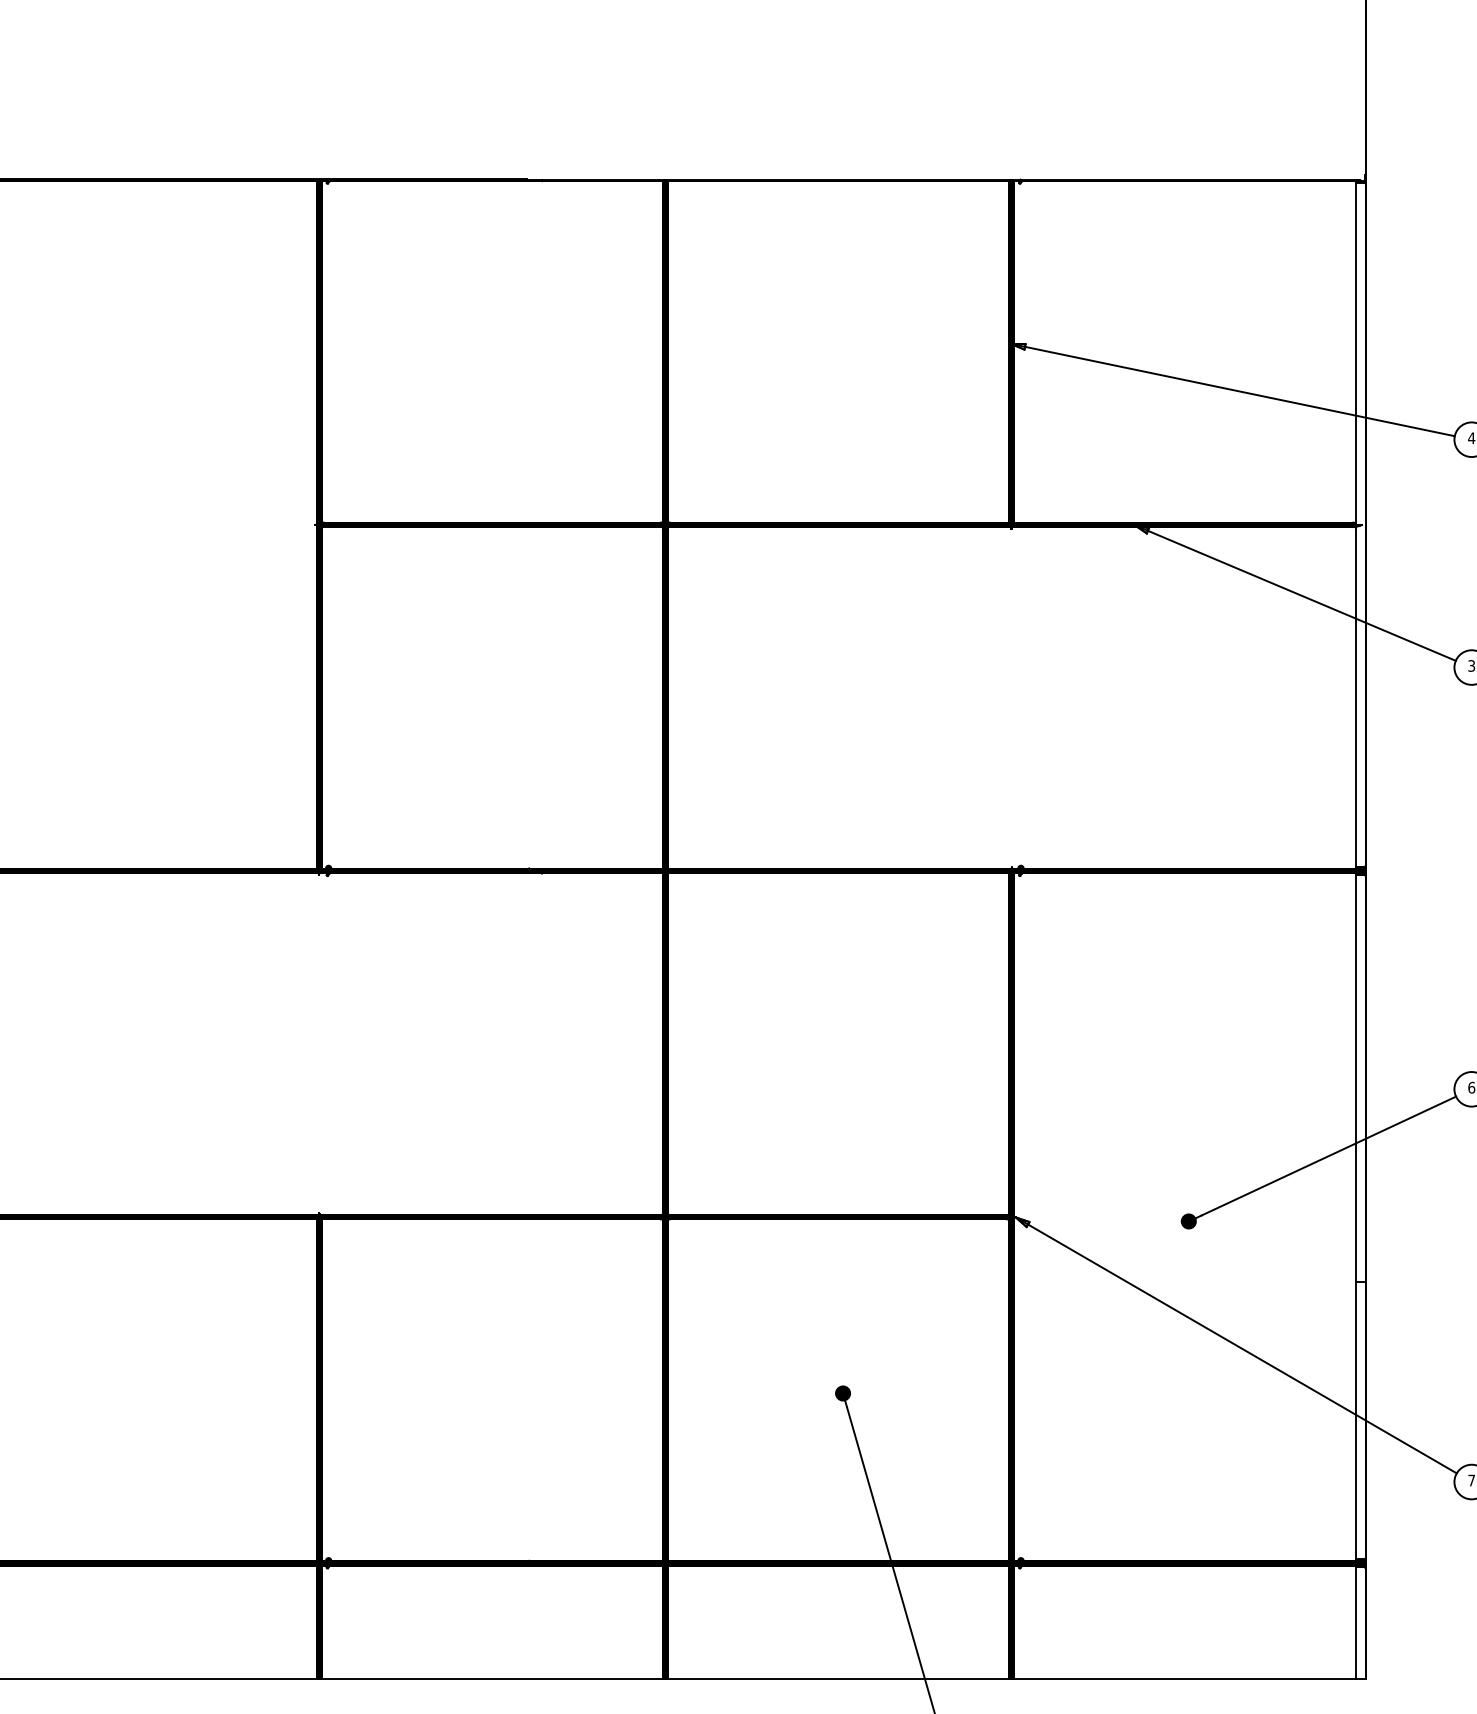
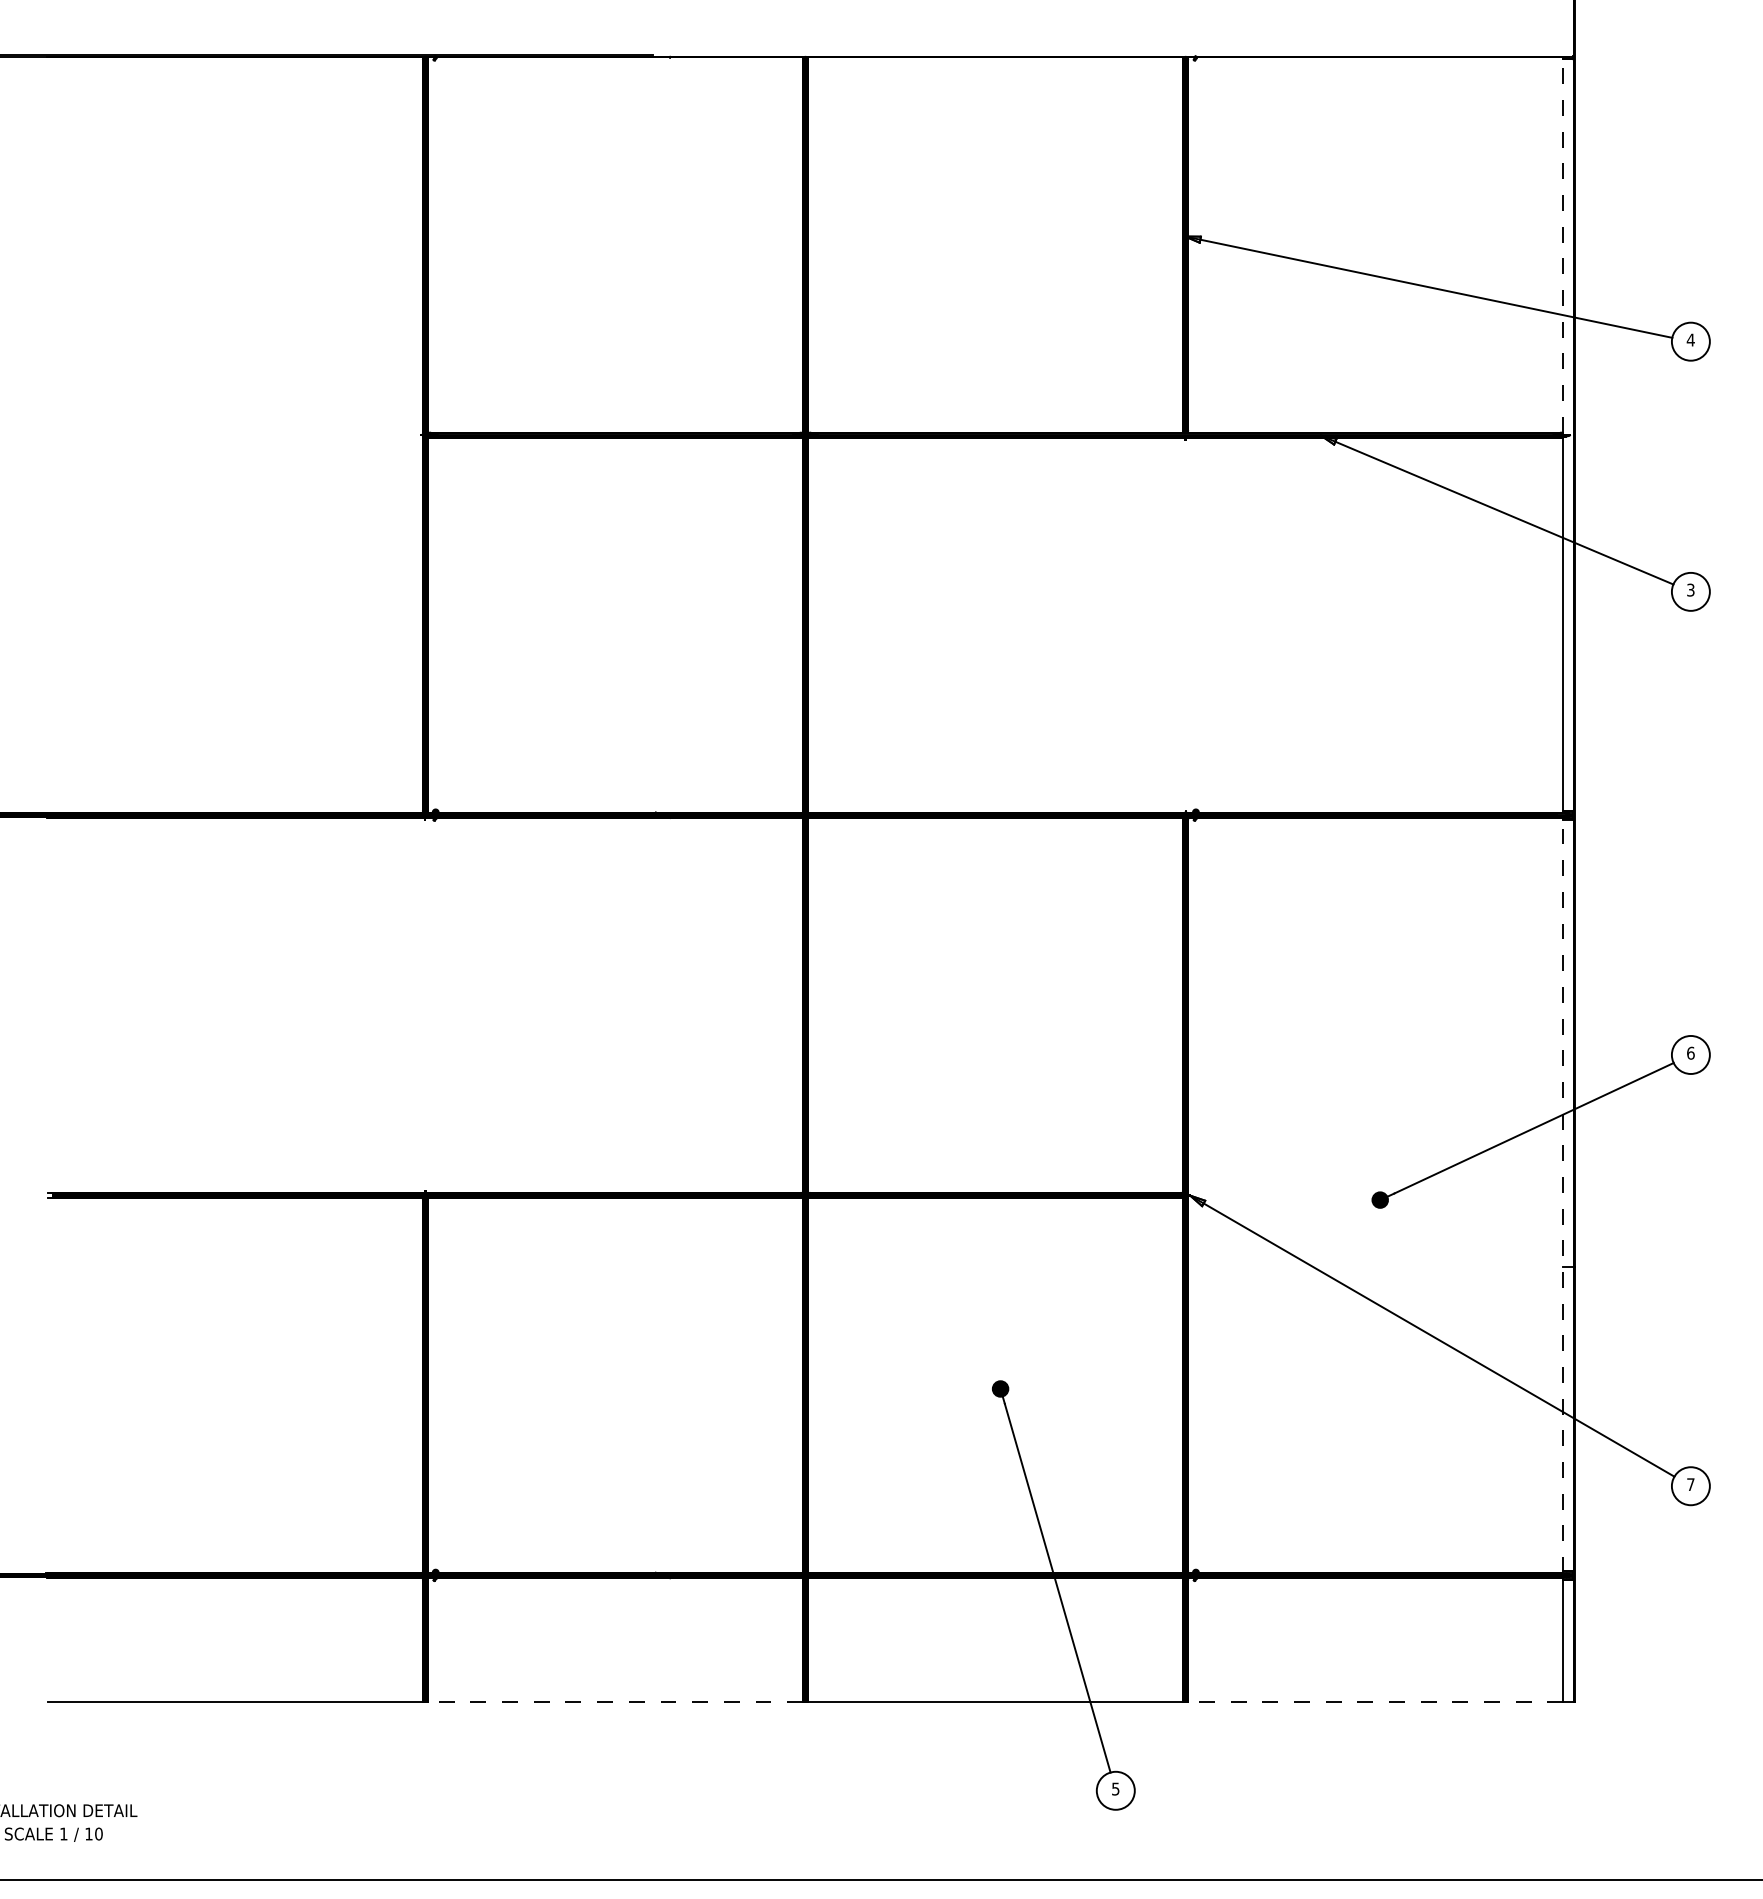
line: (1355, 352) -> (1563, 245), solid -> dashed
line: (1355, 1217) -> (1563, 1195), solid -> dashed
line: (492, 1678) -> (615, 1701), solid -> dashed
line: (1184, 1678) -> (1375, 1701), solid -> dashed

